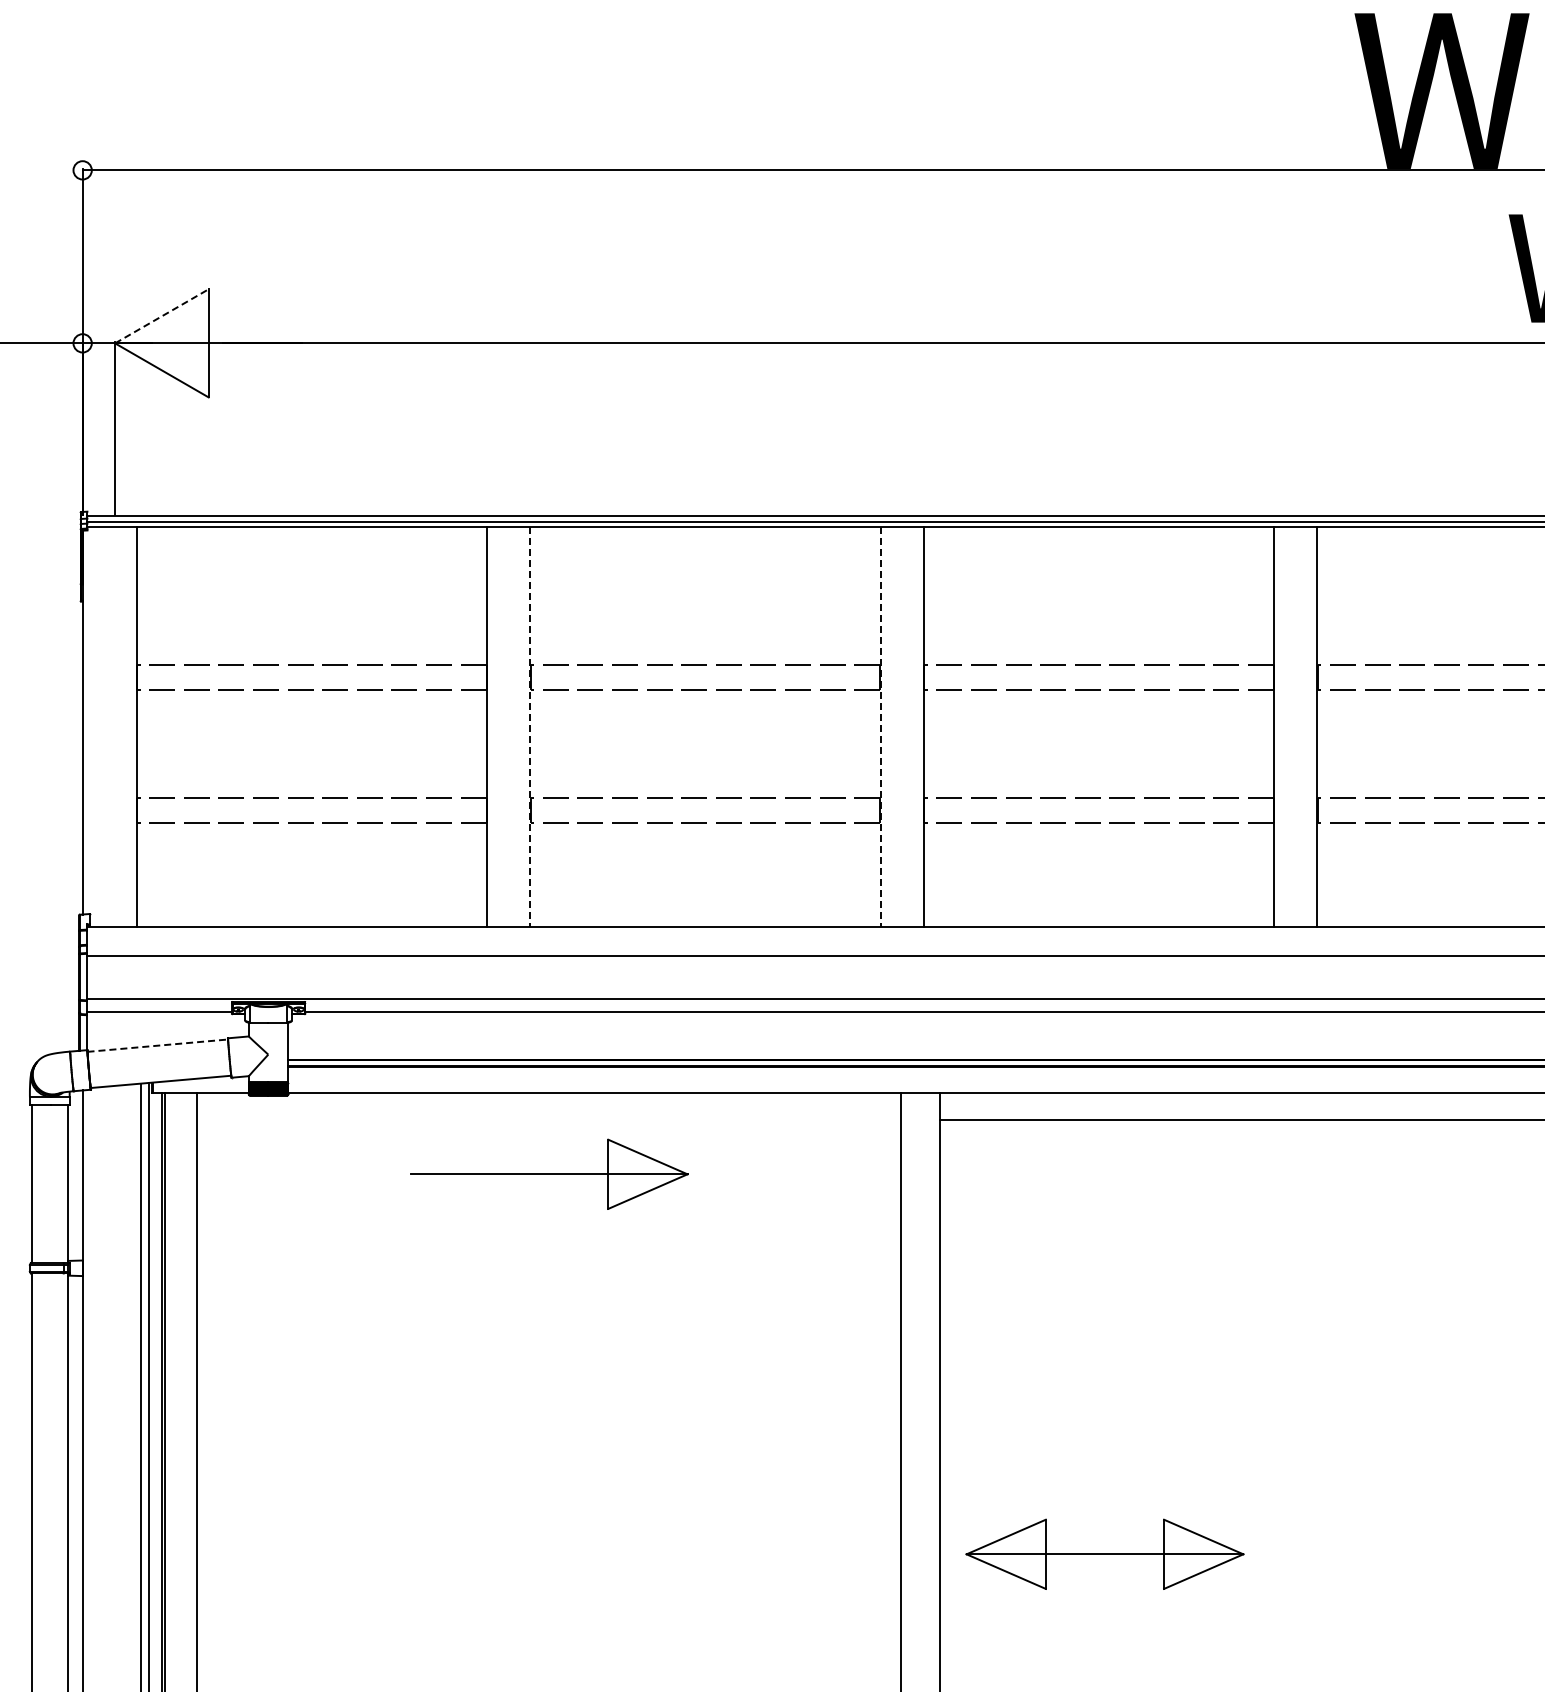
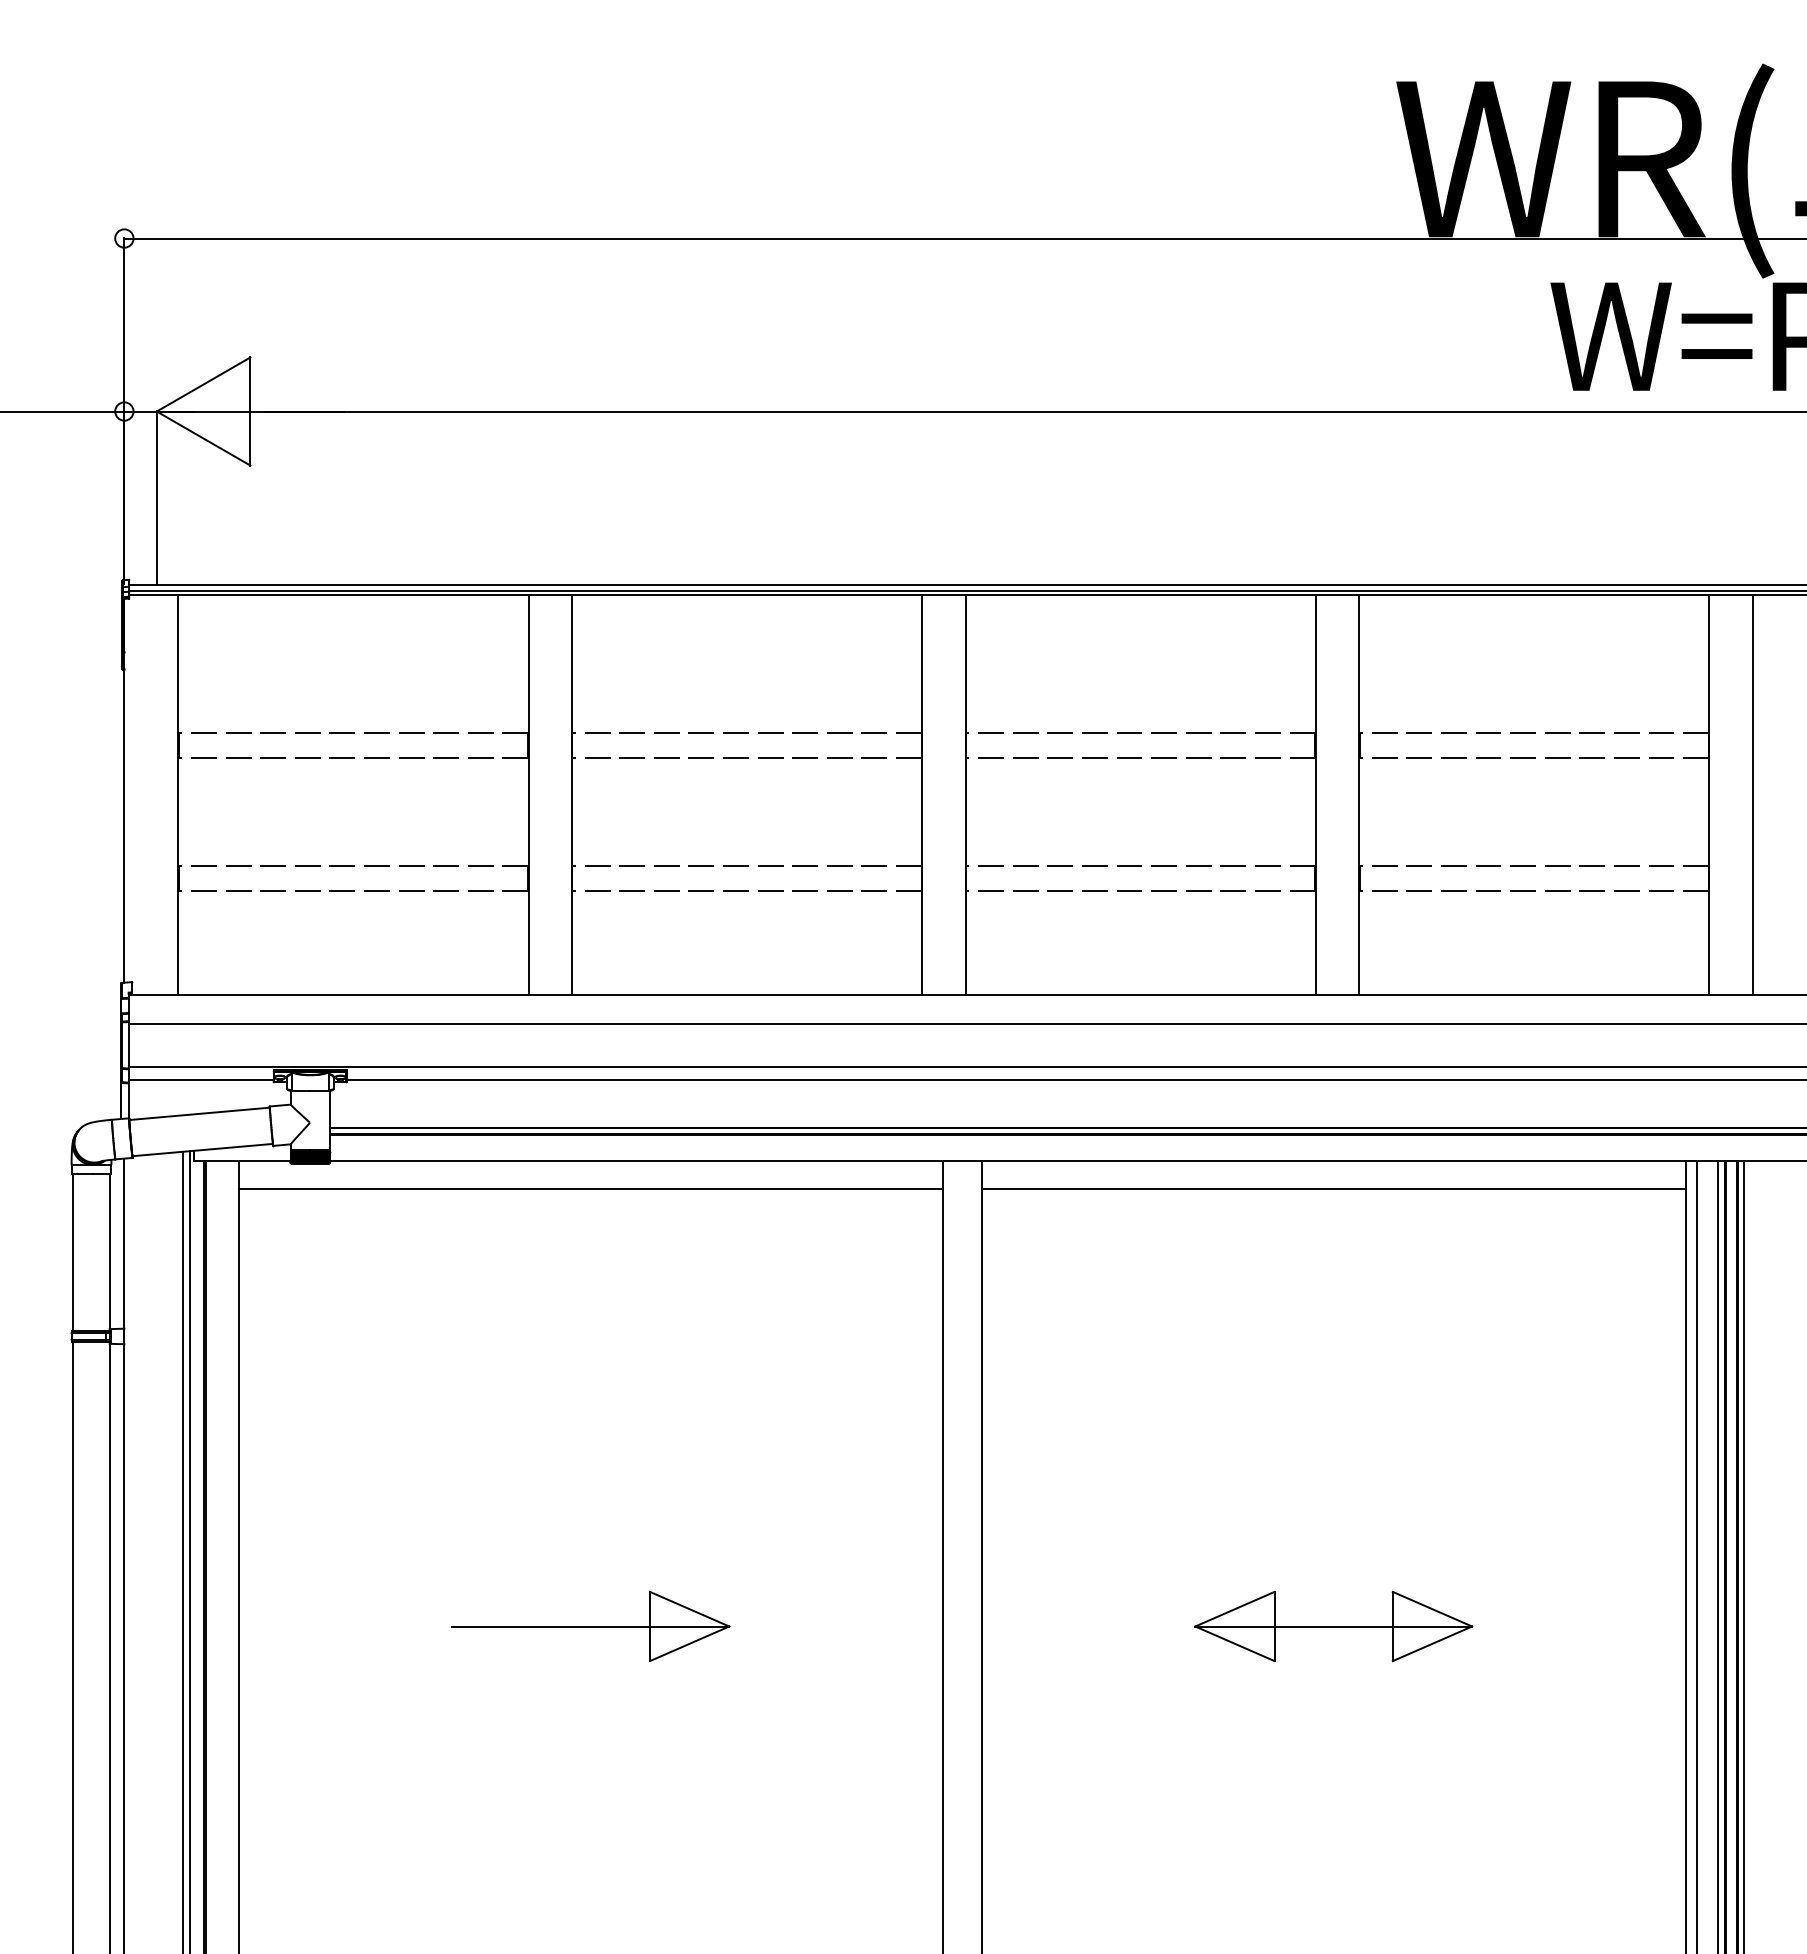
line: (162, 316) -> (204, 384), dashed -> solid
line: (530, 727) -> (572, 795), dashed -> solid
line: (880, 727) -> (922, 795), dashed -> solid
line: (157, 1045) -> (199, 1113), dashed -> solid
line: (548, 1120) -> (590, 1188), added
part: (548, 1174) -> (590, 1626), moved
part: (1104, 1554) -> (1333, 1626), moved

